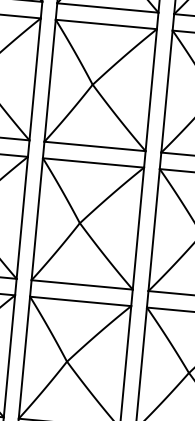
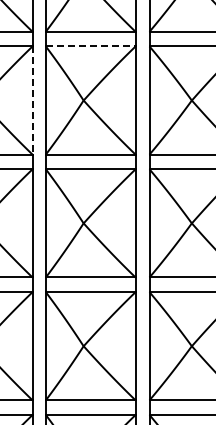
line: (106, 24) -> (90, 46), solid -> dashed
line: (34, 80) -> (32, 101), solid -> dashed

